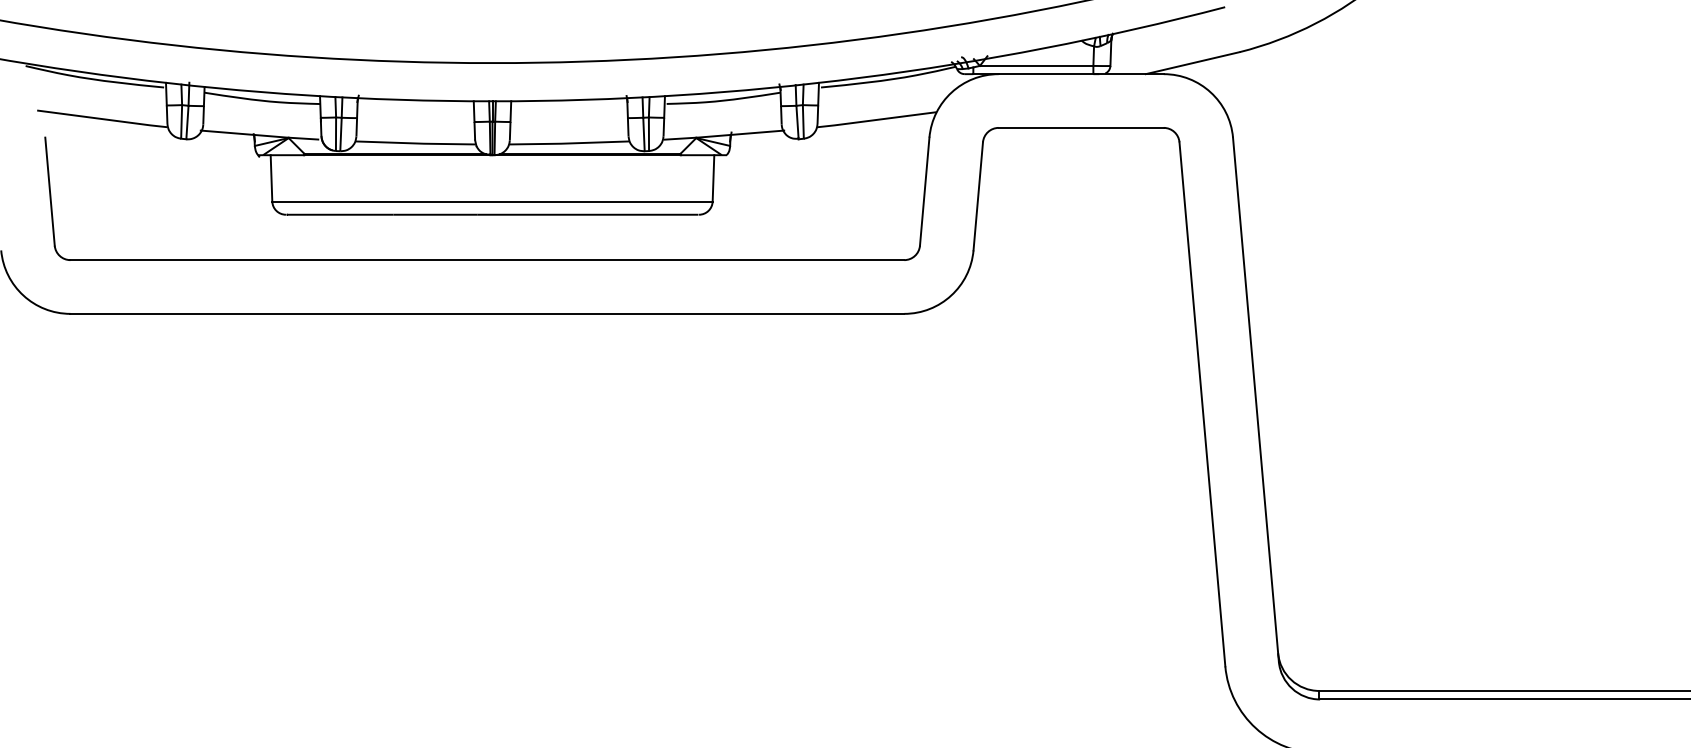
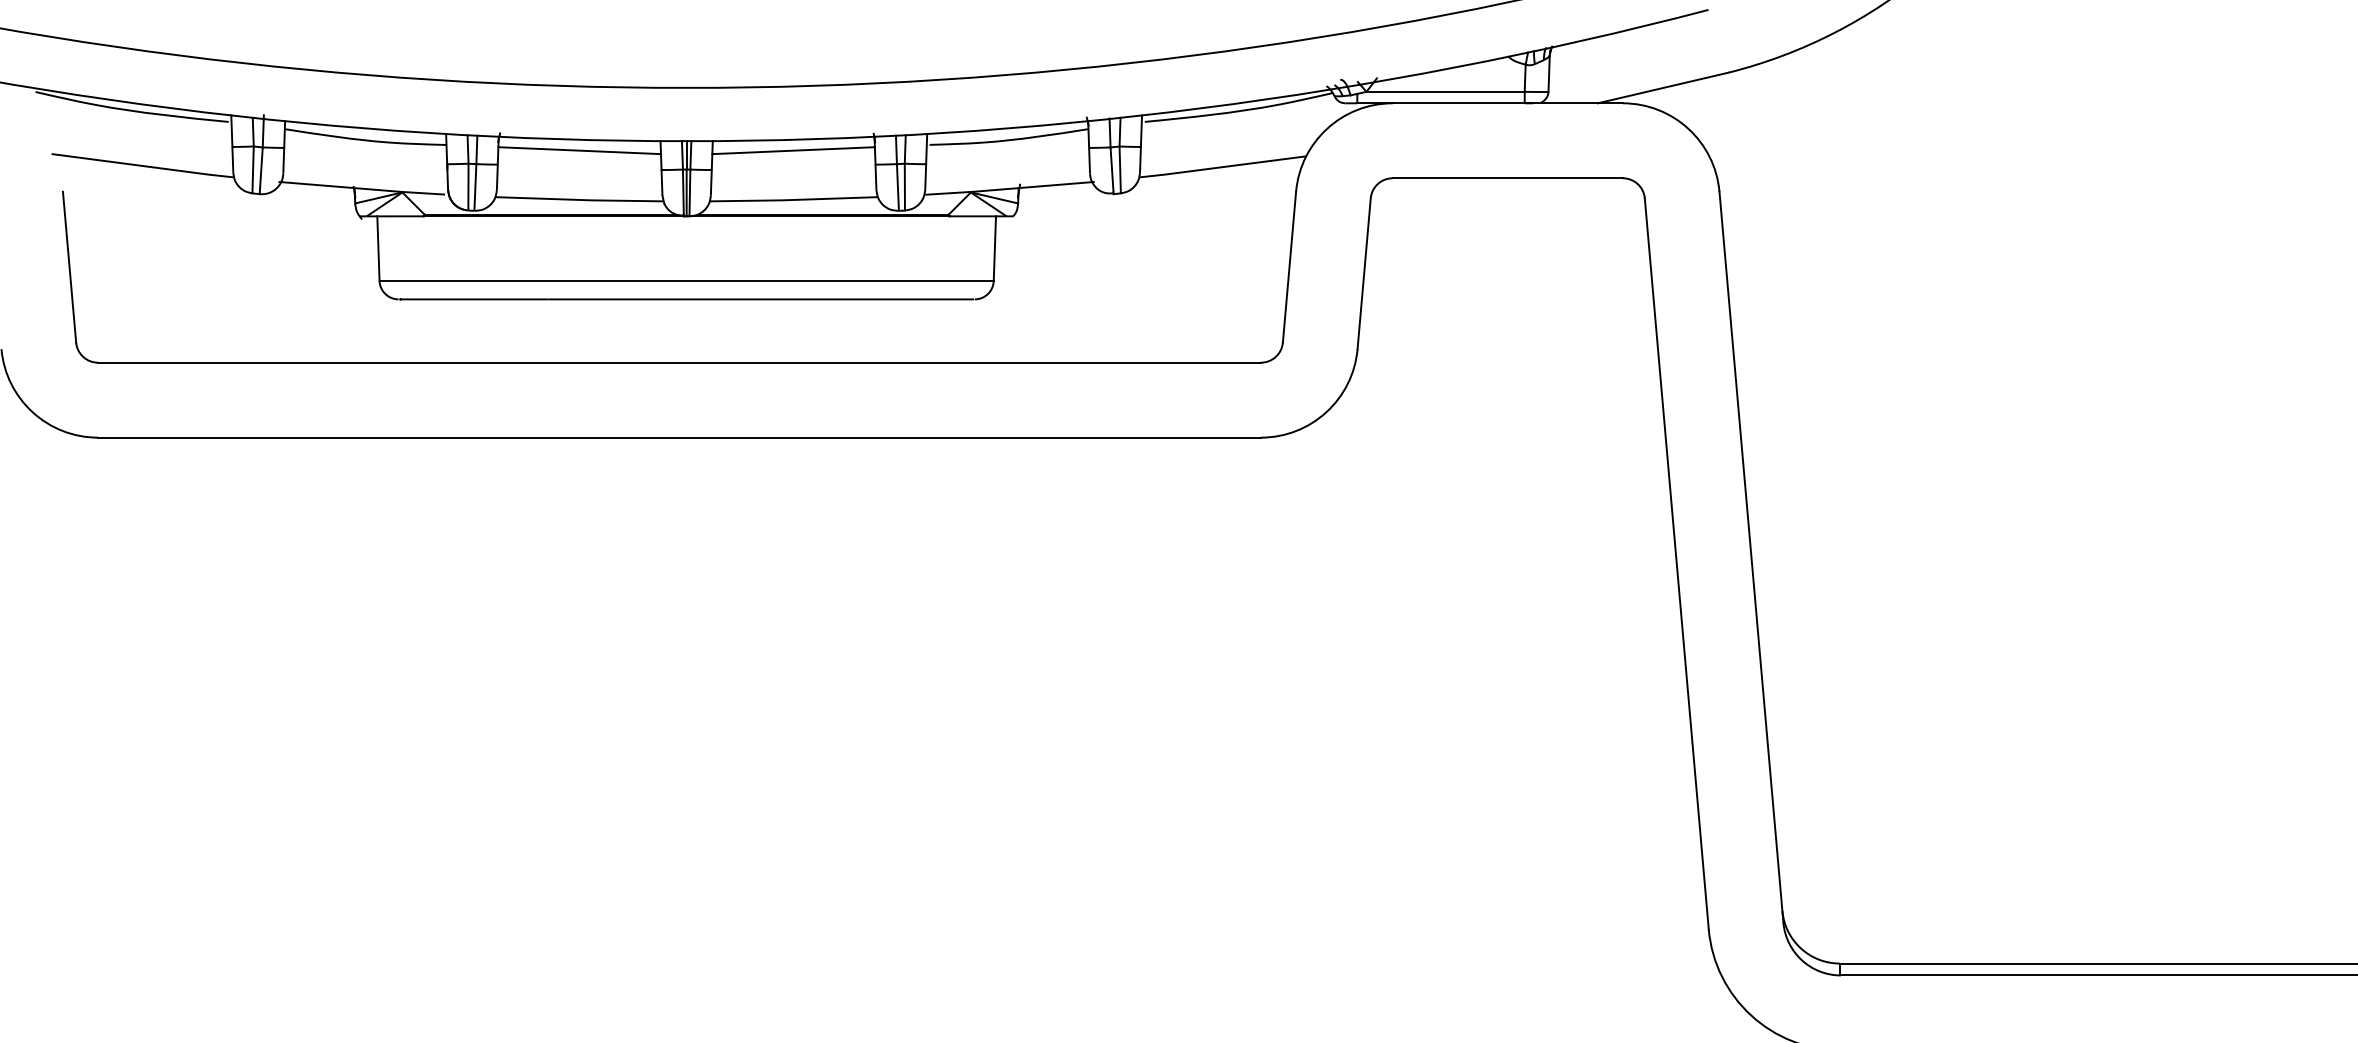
line: (415, 107) -> (579, 149), added
line: (568, 107) -> (792, 149), added

